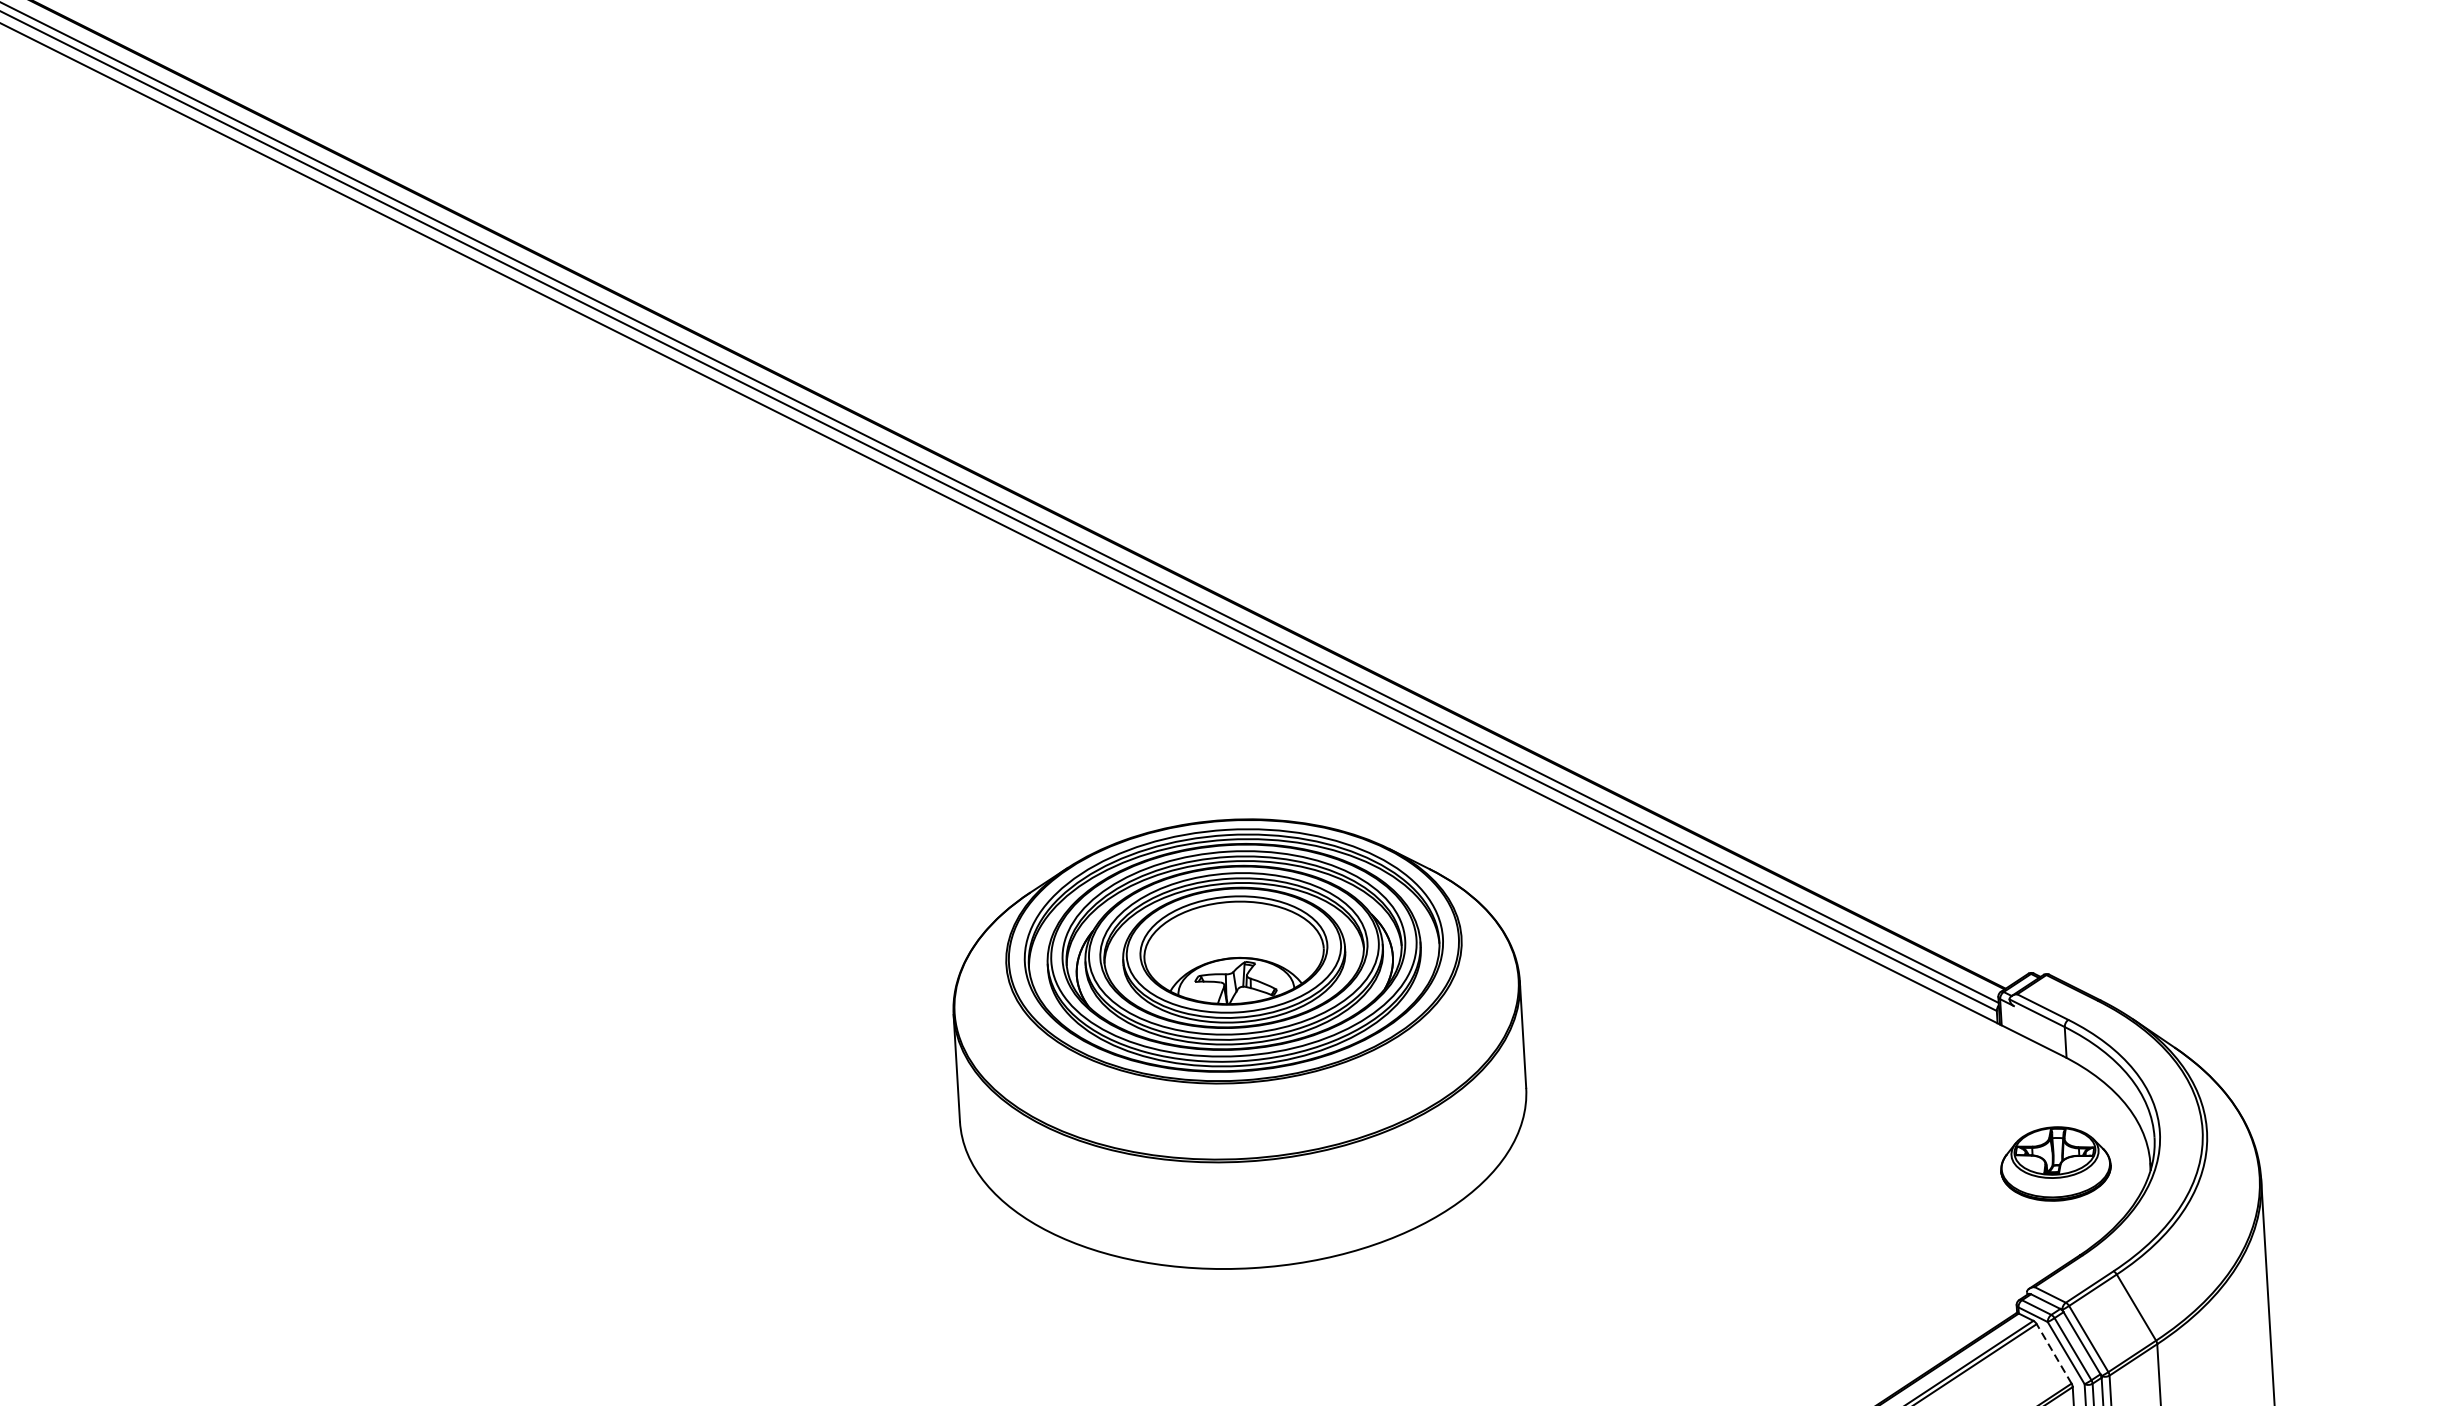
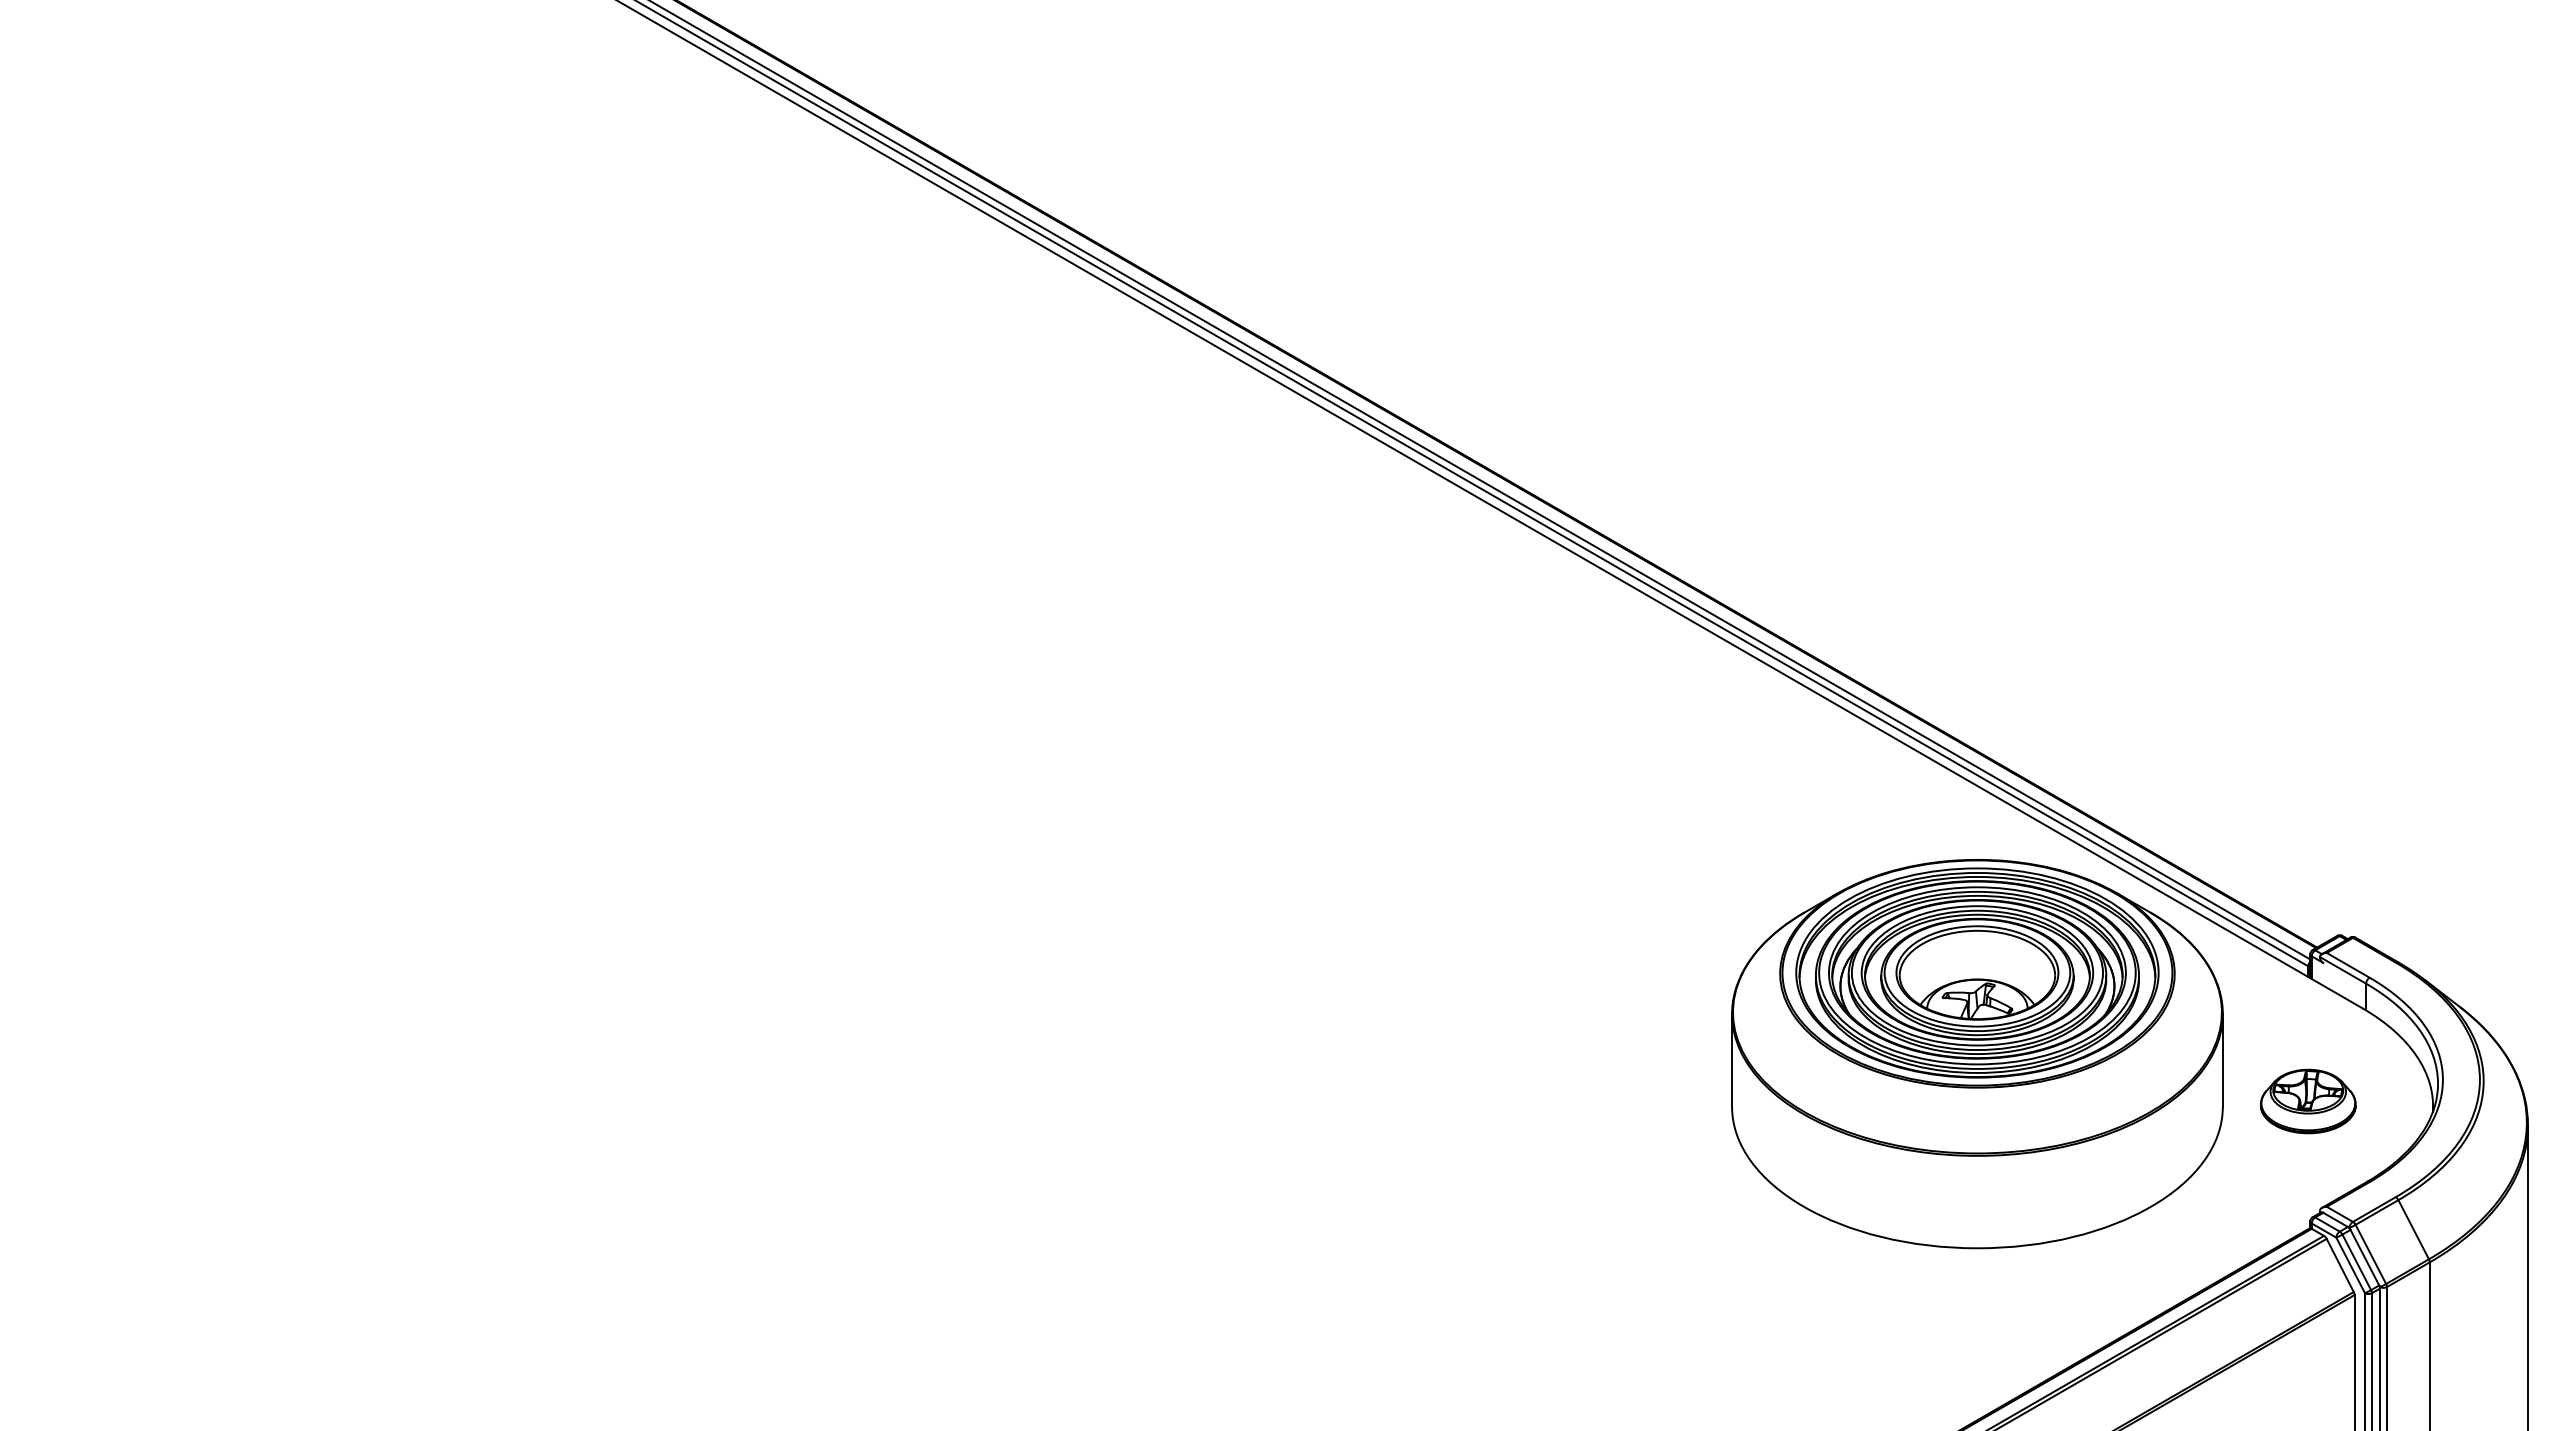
part: (1239, 1044) -> (1977, 1054), moved
part: (2054, 1164) -> (2307, 1101), moved
line: (2054, 1353) -> (2340, 1265), dashed -> solid

